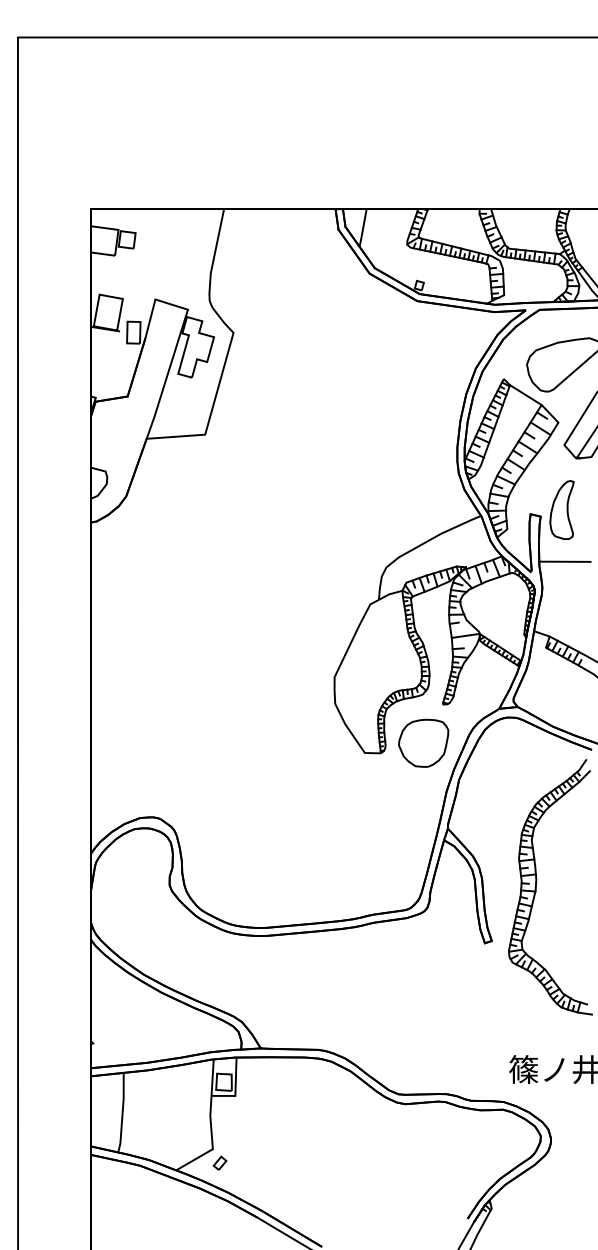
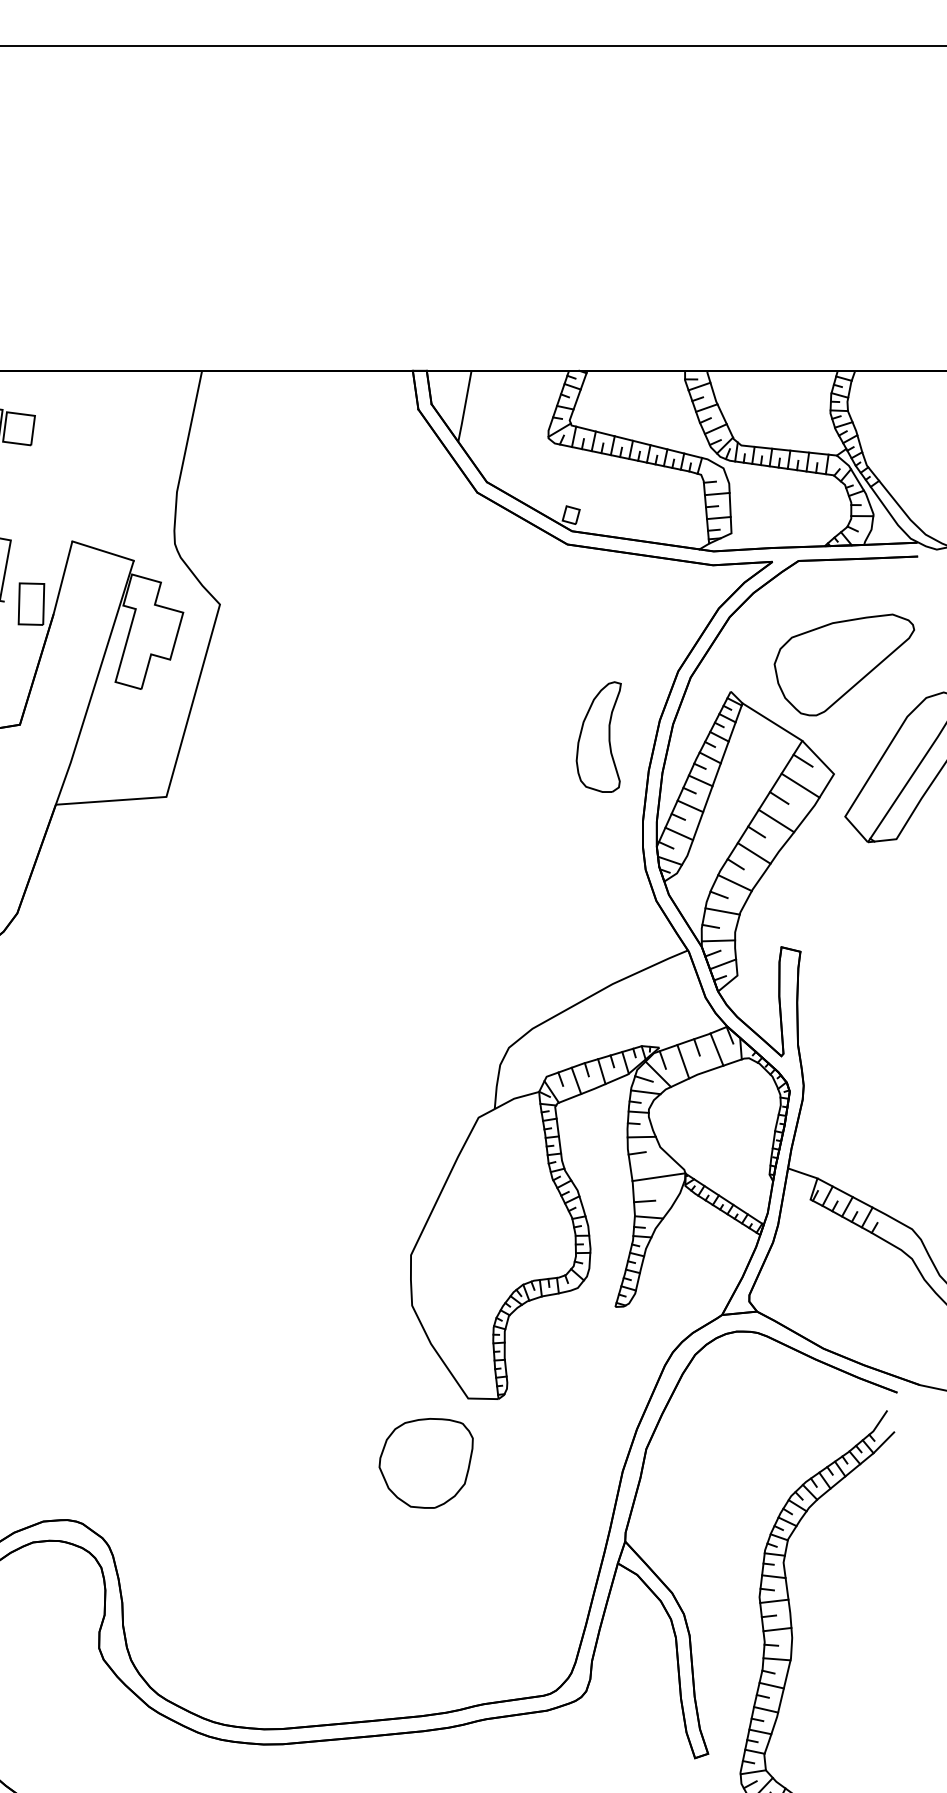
part: (561, 509) -> (597, 736), moved
line: (564, 561) -> (845, 1036), removed
part: (423, 742) -> (425, 1461), moved

